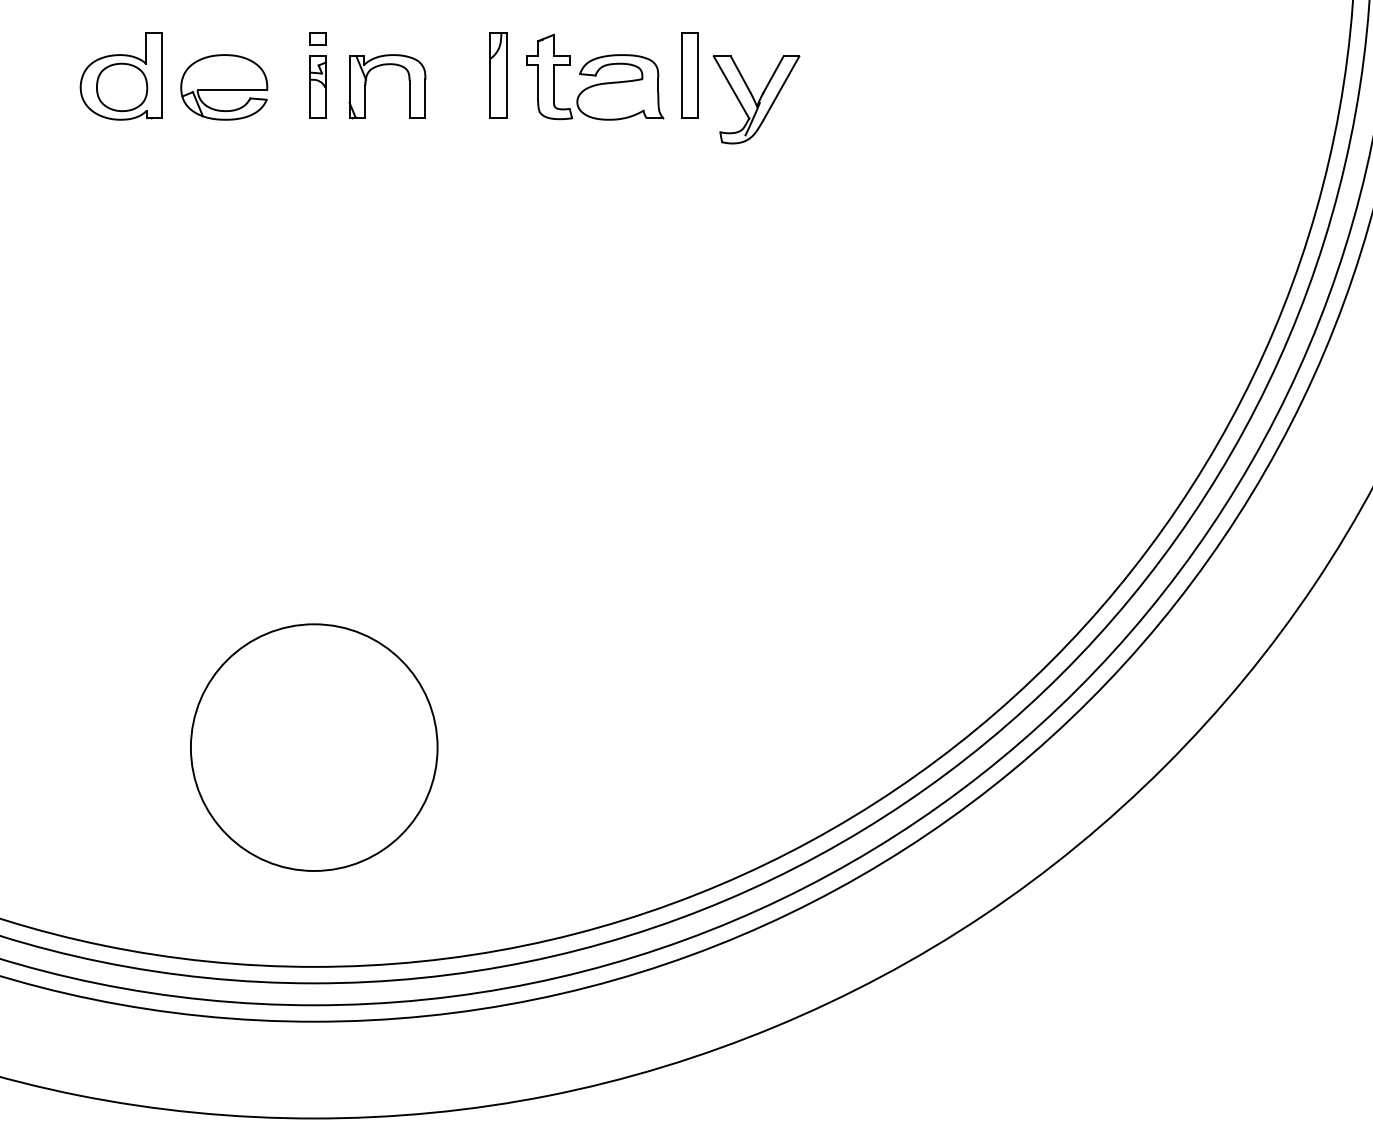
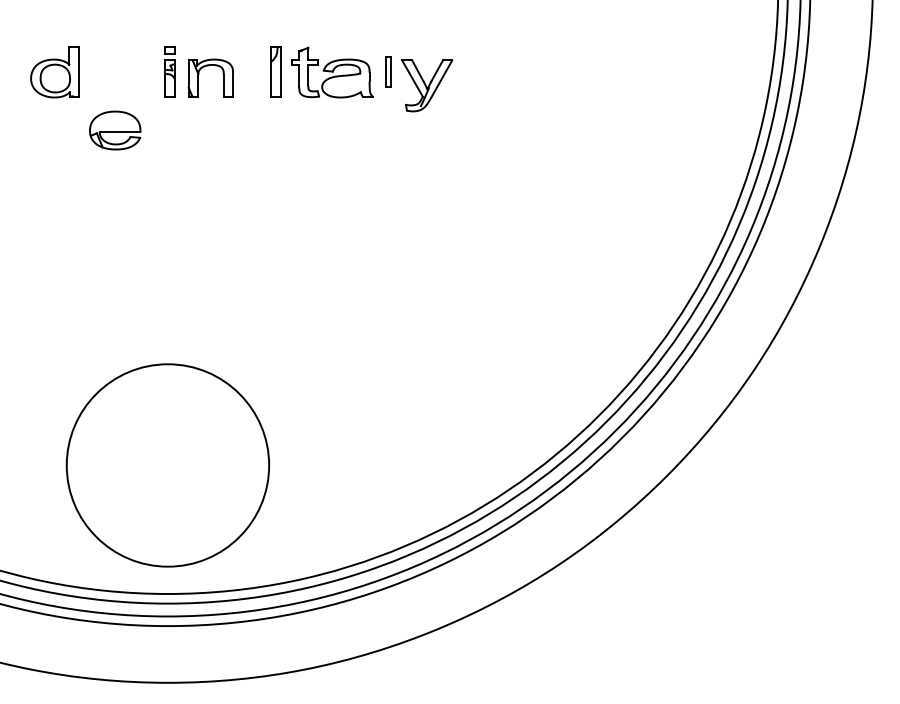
part: (690, 75) -> (388, 71), size x0.6
part: (224, 87) -> (115, 130), moved
circle: (313, 747) -> (167, 465), size x1.4

